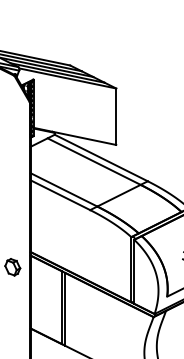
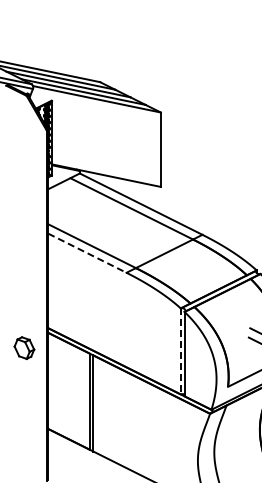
line: (60, 195) -> (87, 253), solid -> dashed
line: (131, 269) -> (180, 351), solid -> dashed

